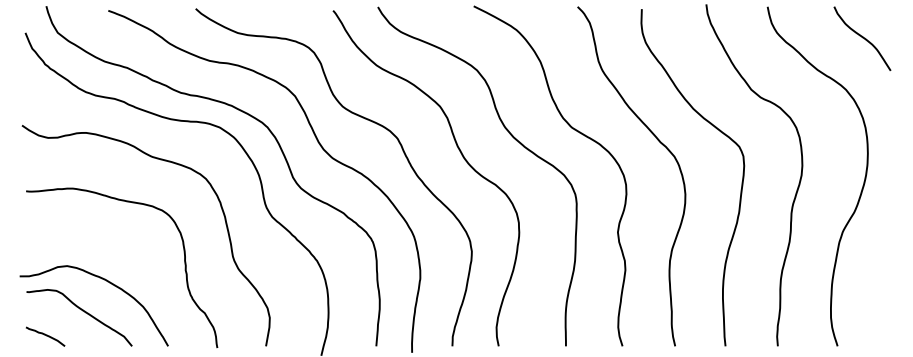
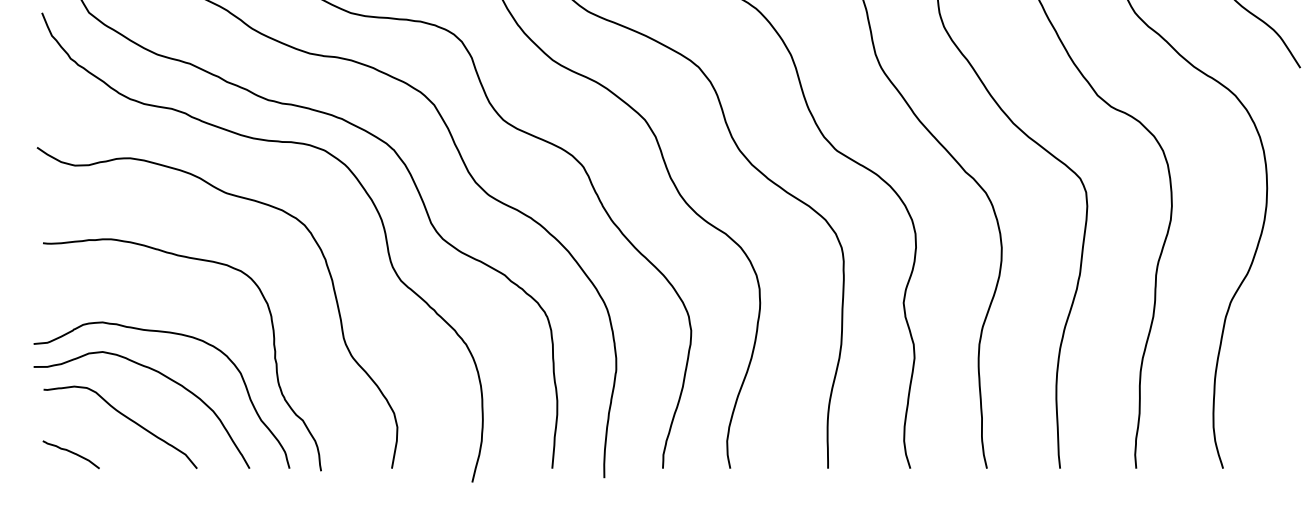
curve: (116, 254) -> (174, 335), added

